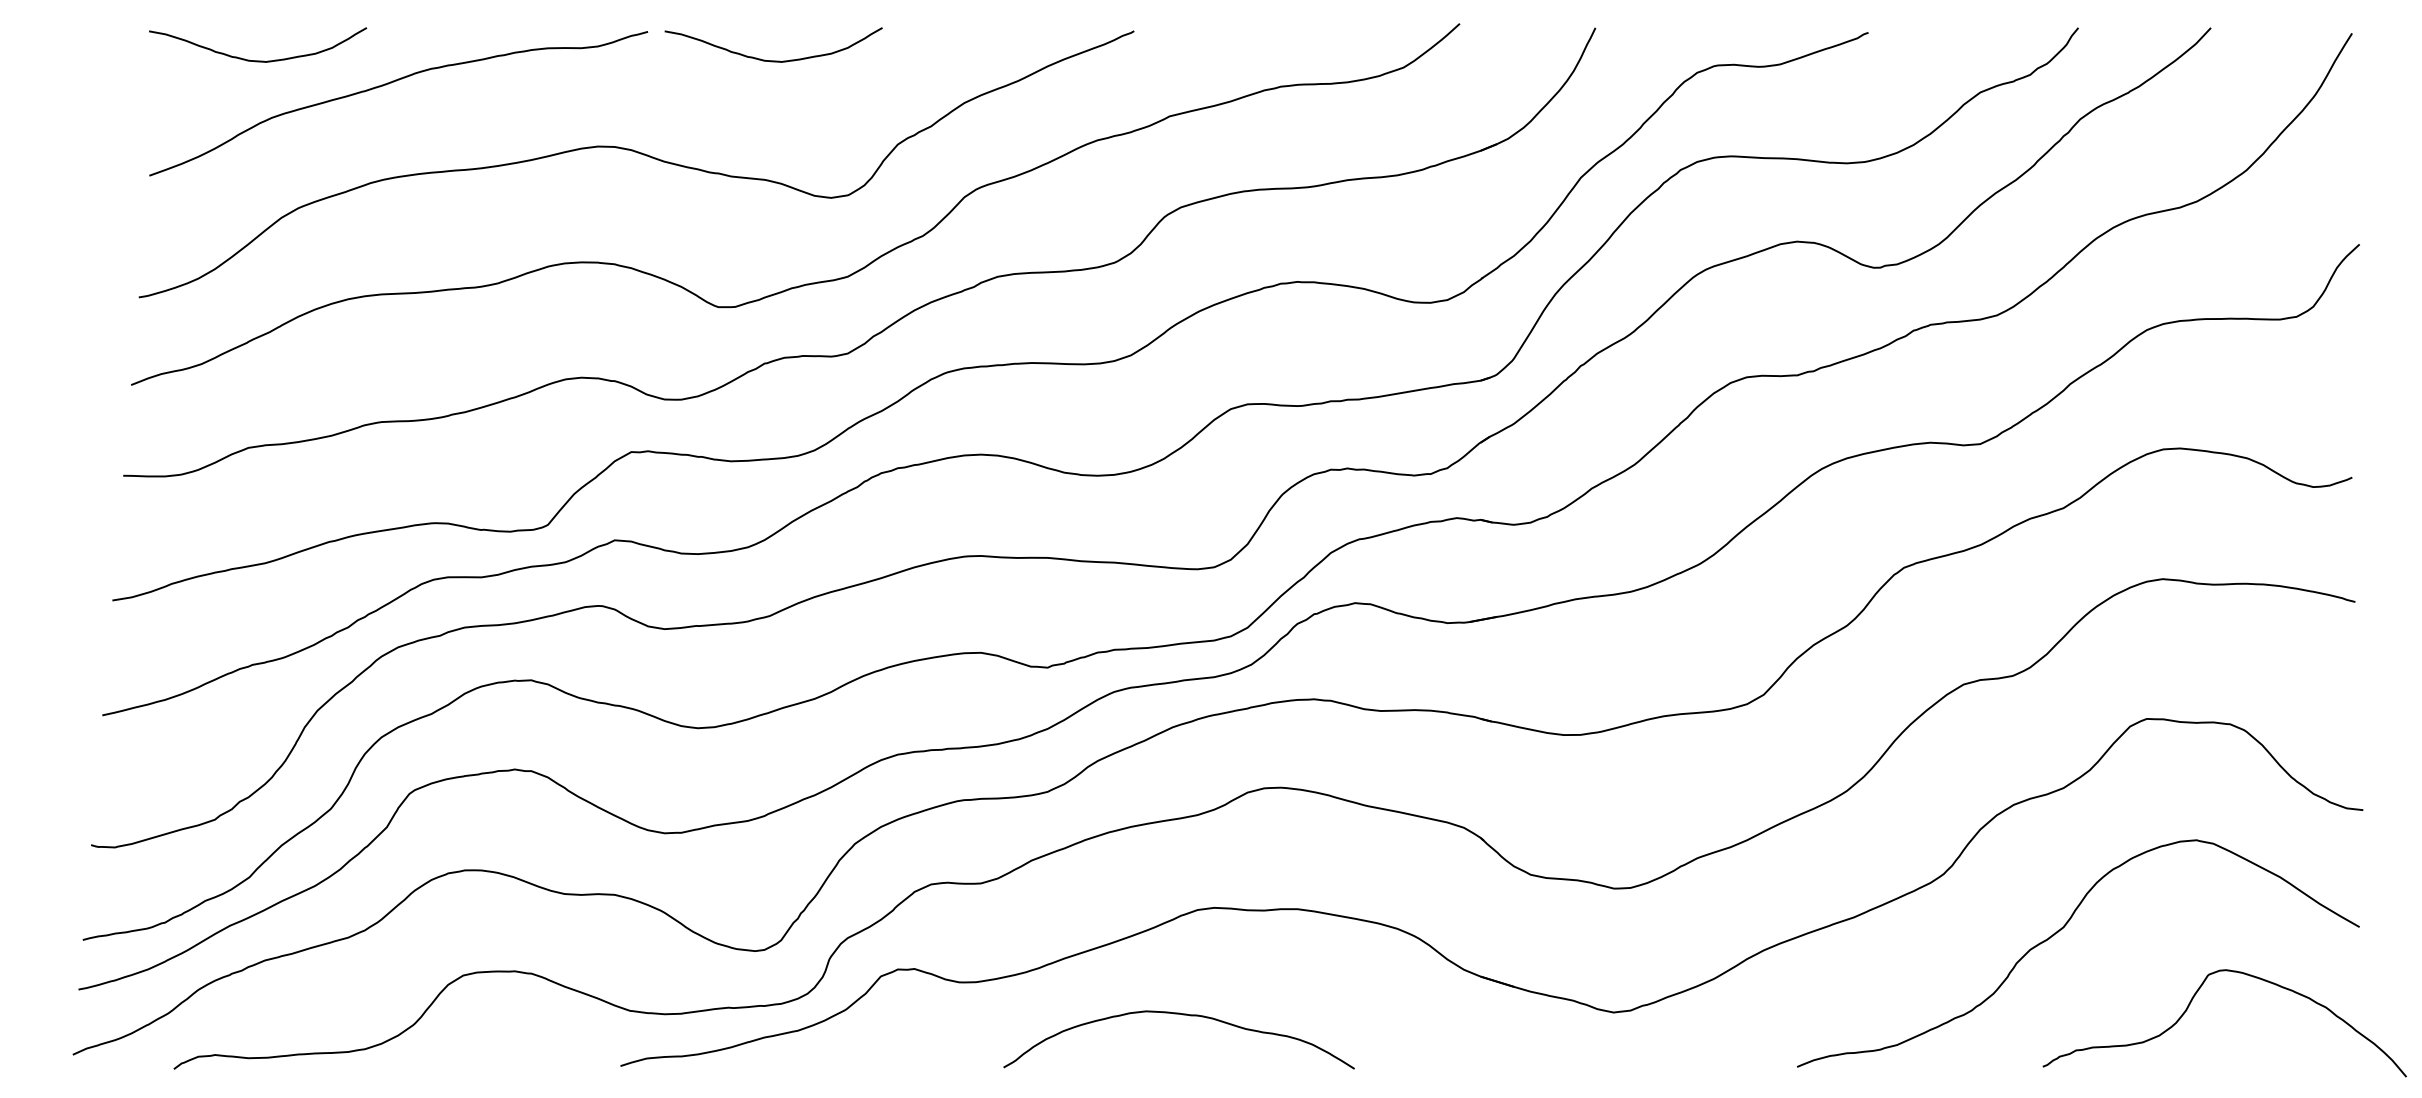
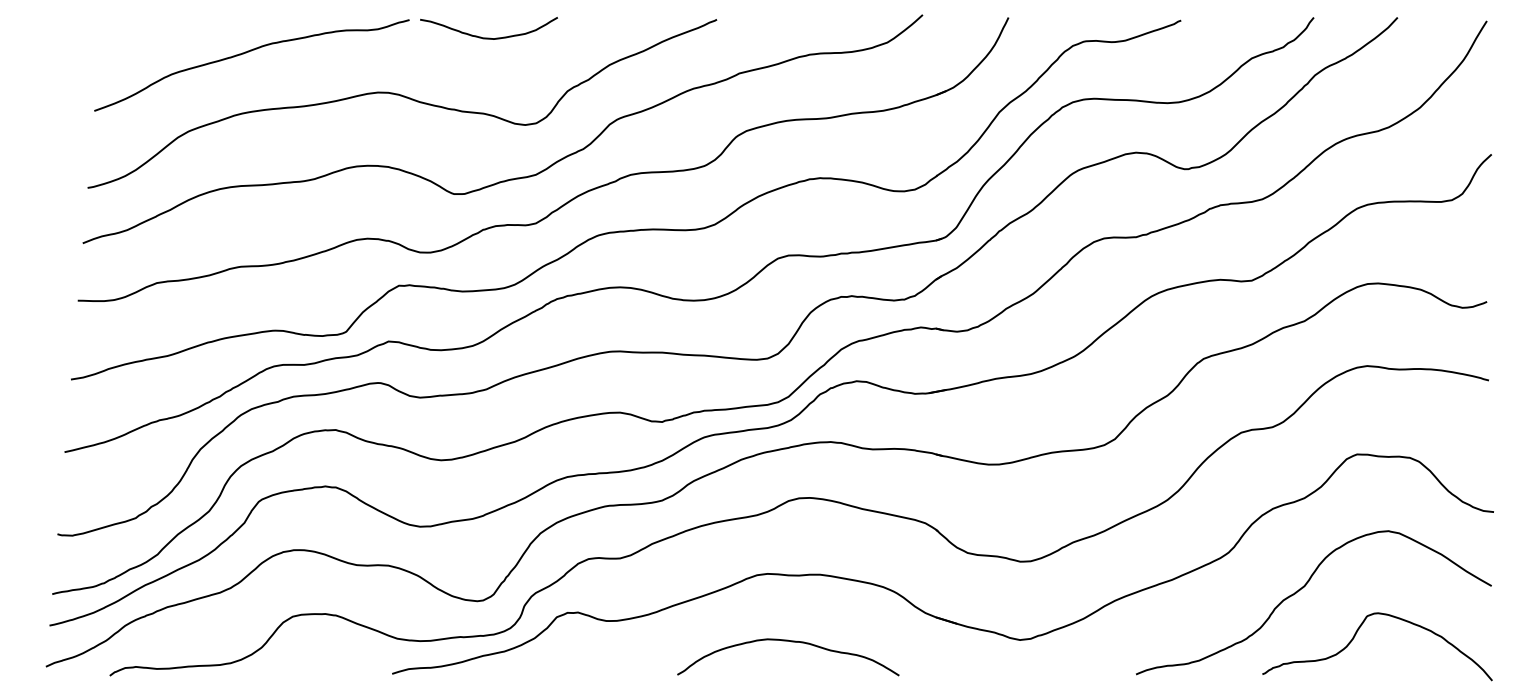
curve: (257, 59) -> (162, 37), removed
curve: (2190, 1006) -> (1355, 636), moved
curve: (1184, 1016) -> (791, 642), moved

